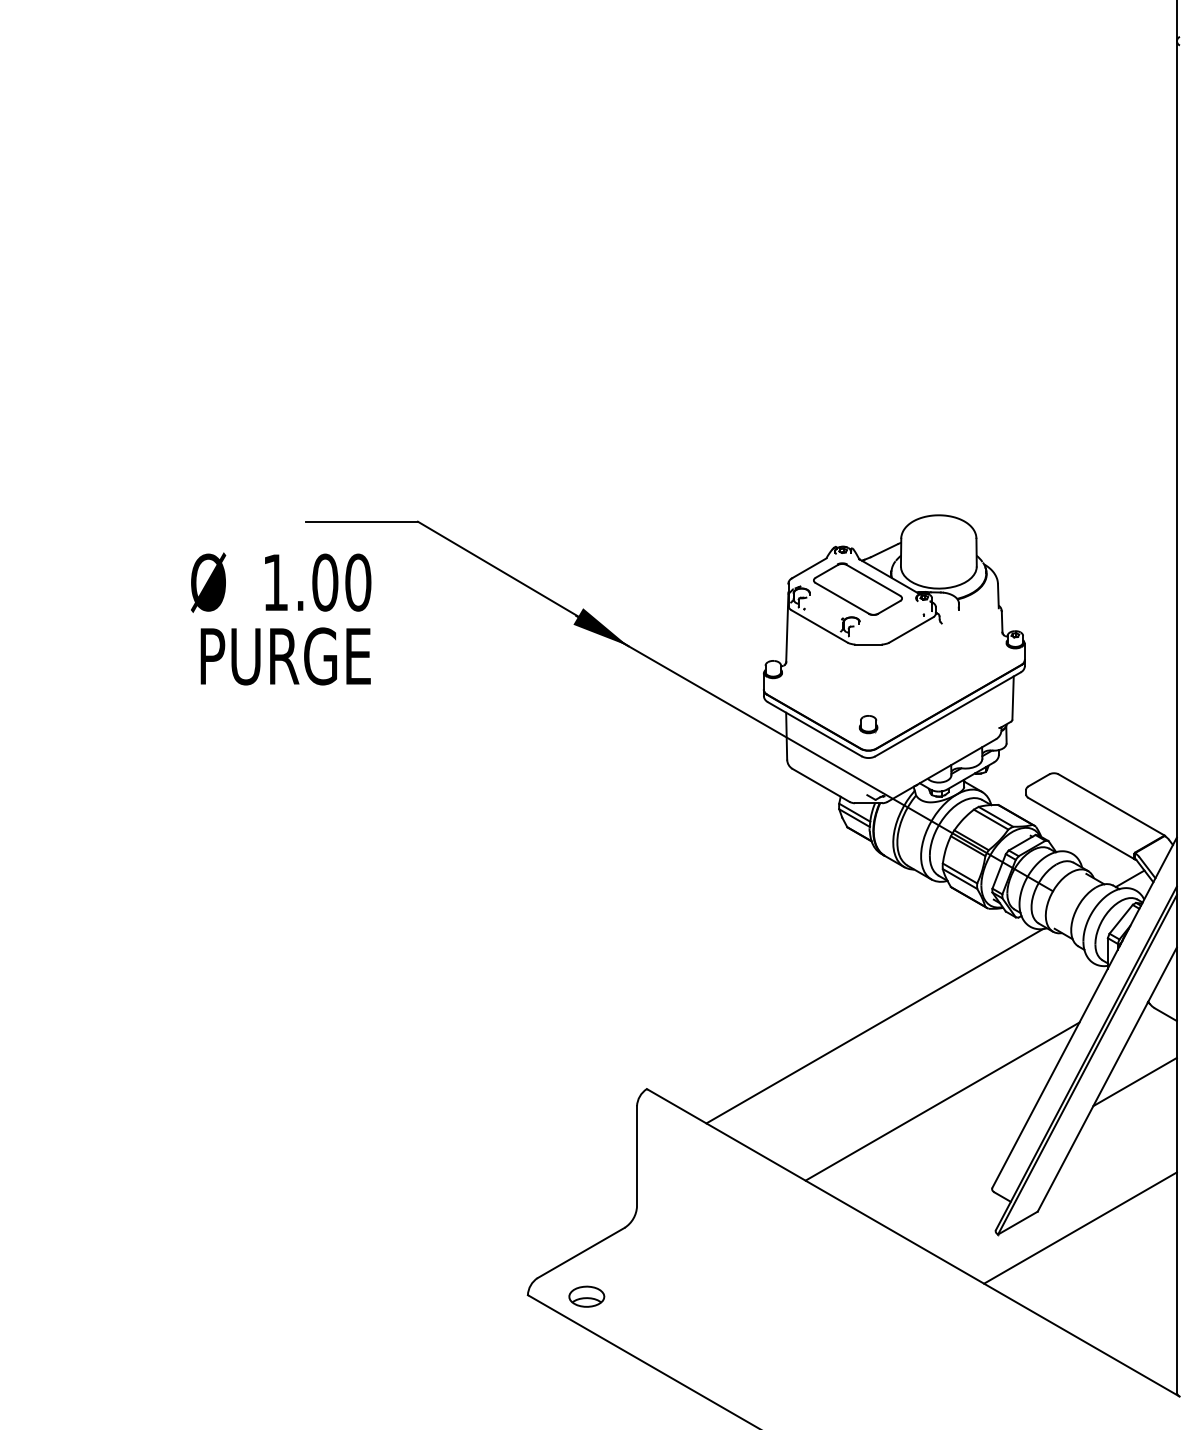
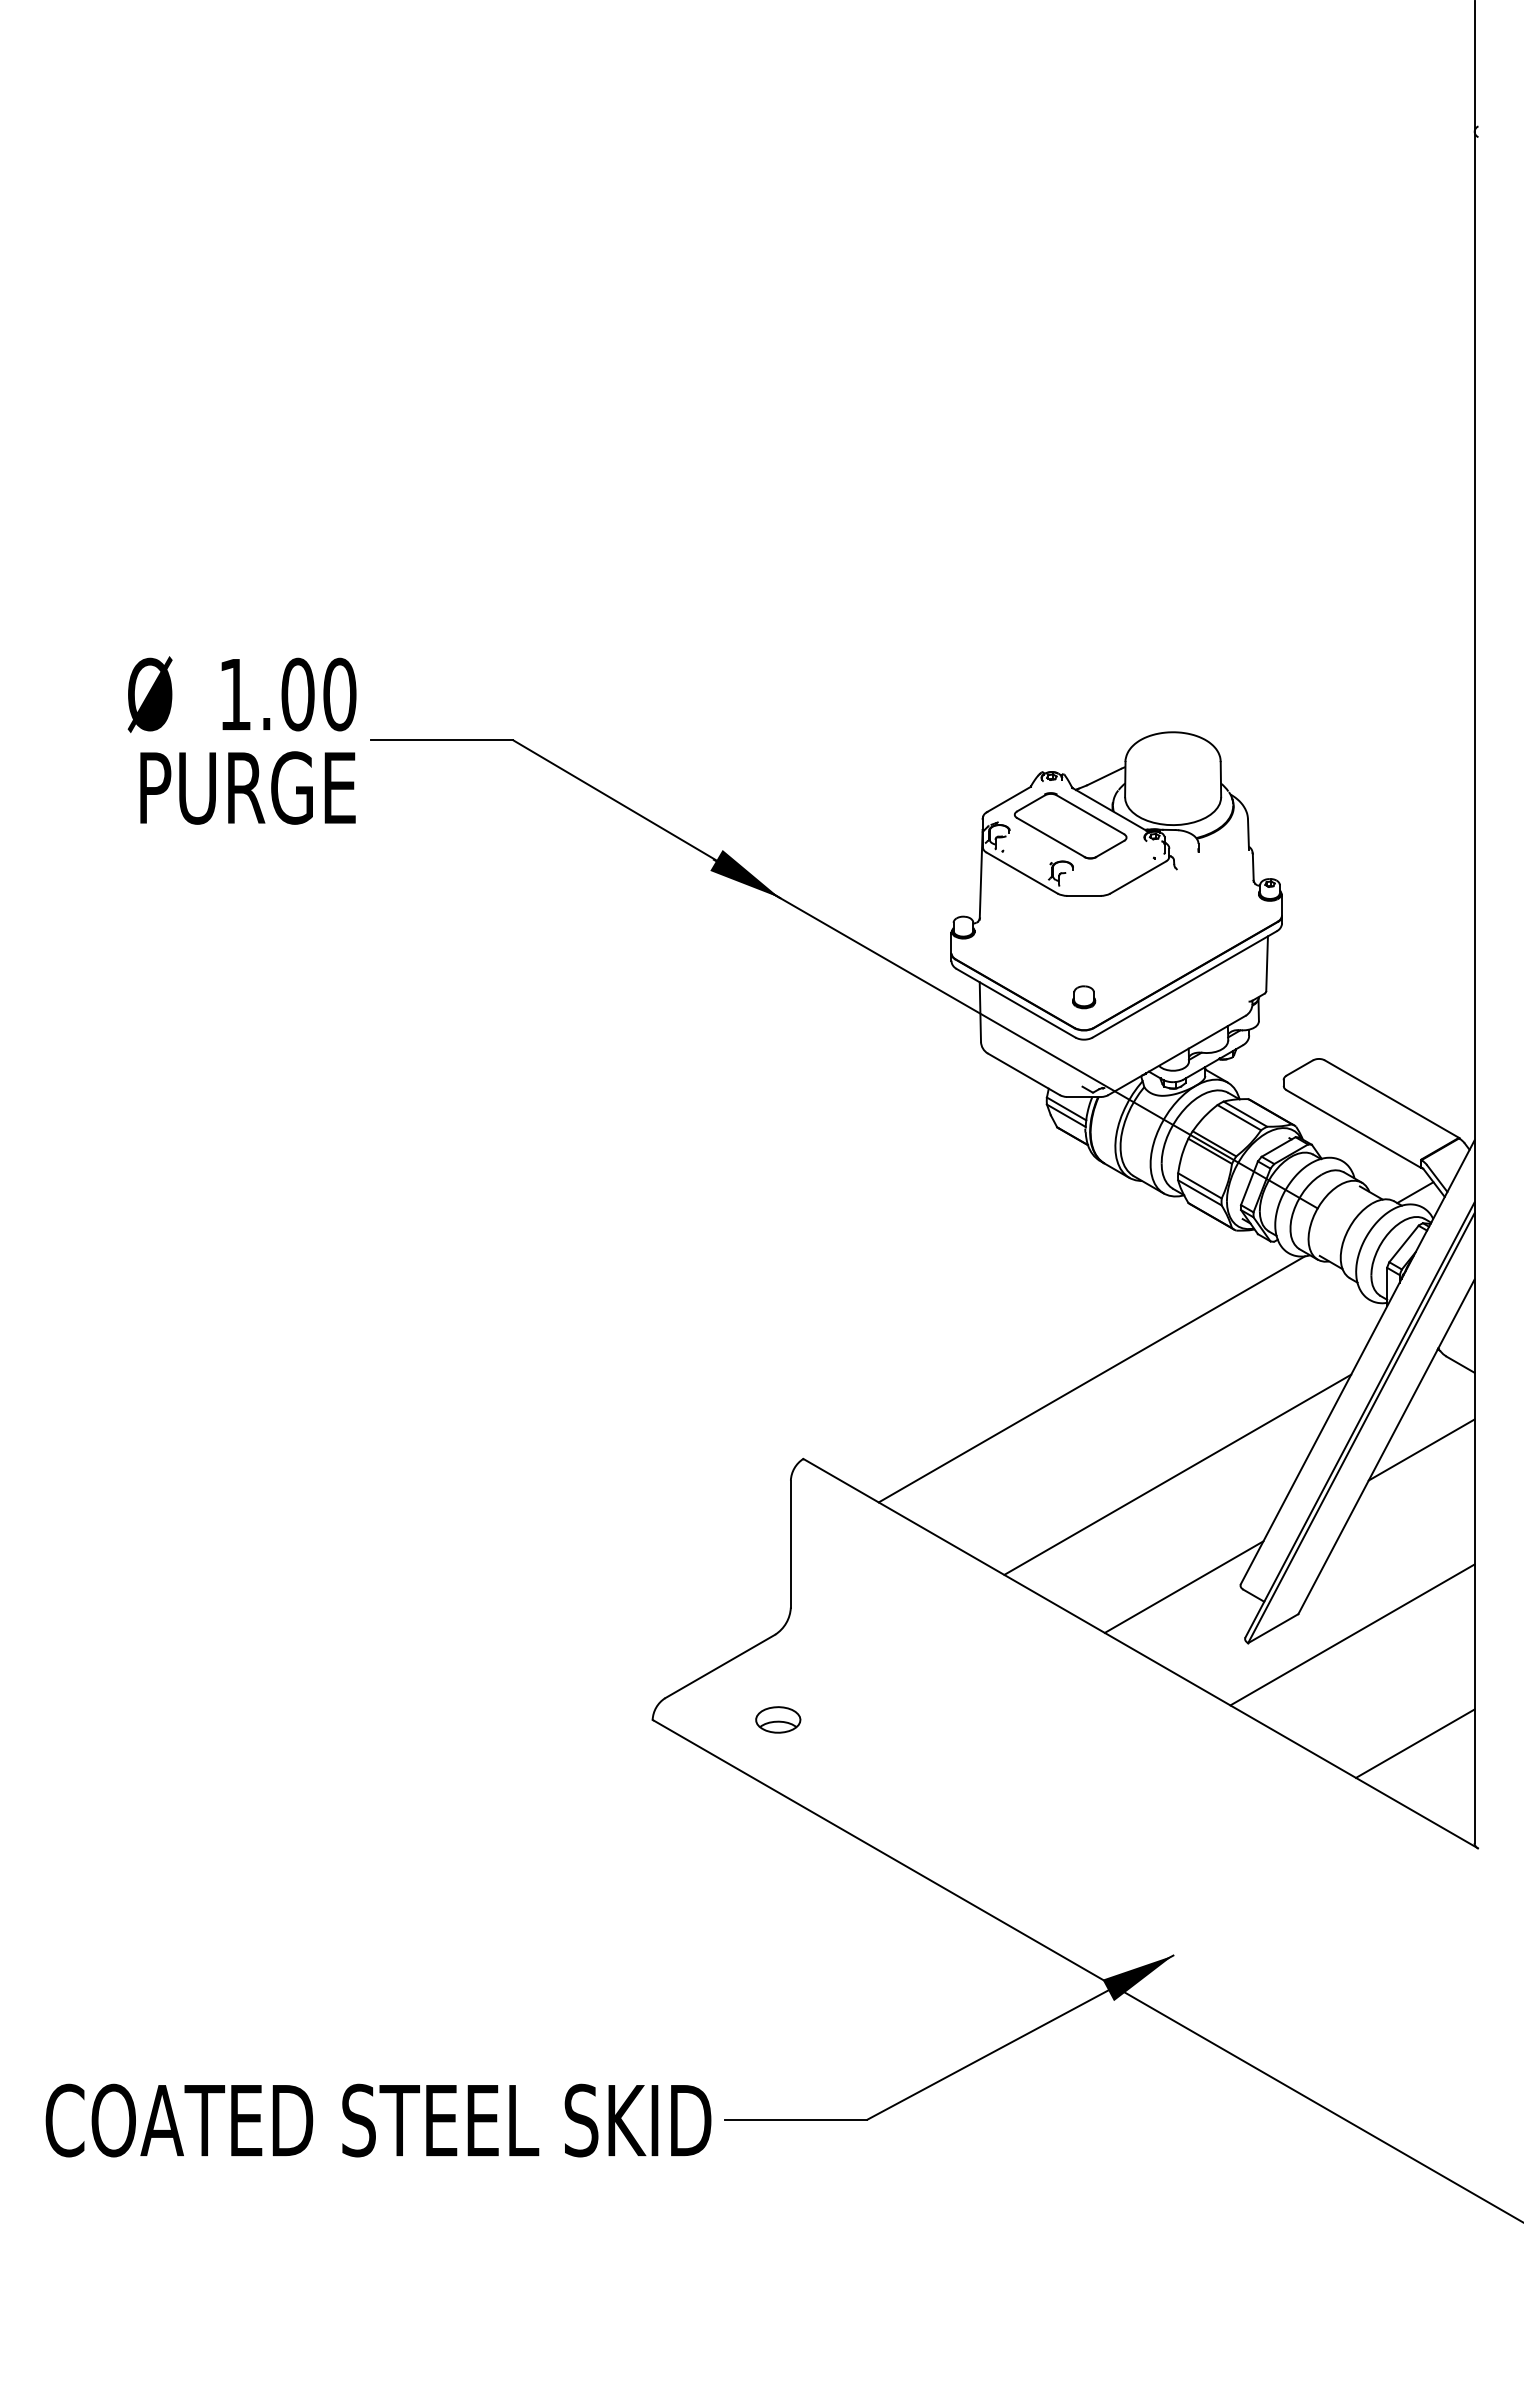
text: (280, 618) -> (241, 740), moved
line: (947, 1189) -> (1183, 1586), added
part: (587, 1296) -> (778, 1719), moved
line: (1129, 1313) -> (1414, 1743), added

